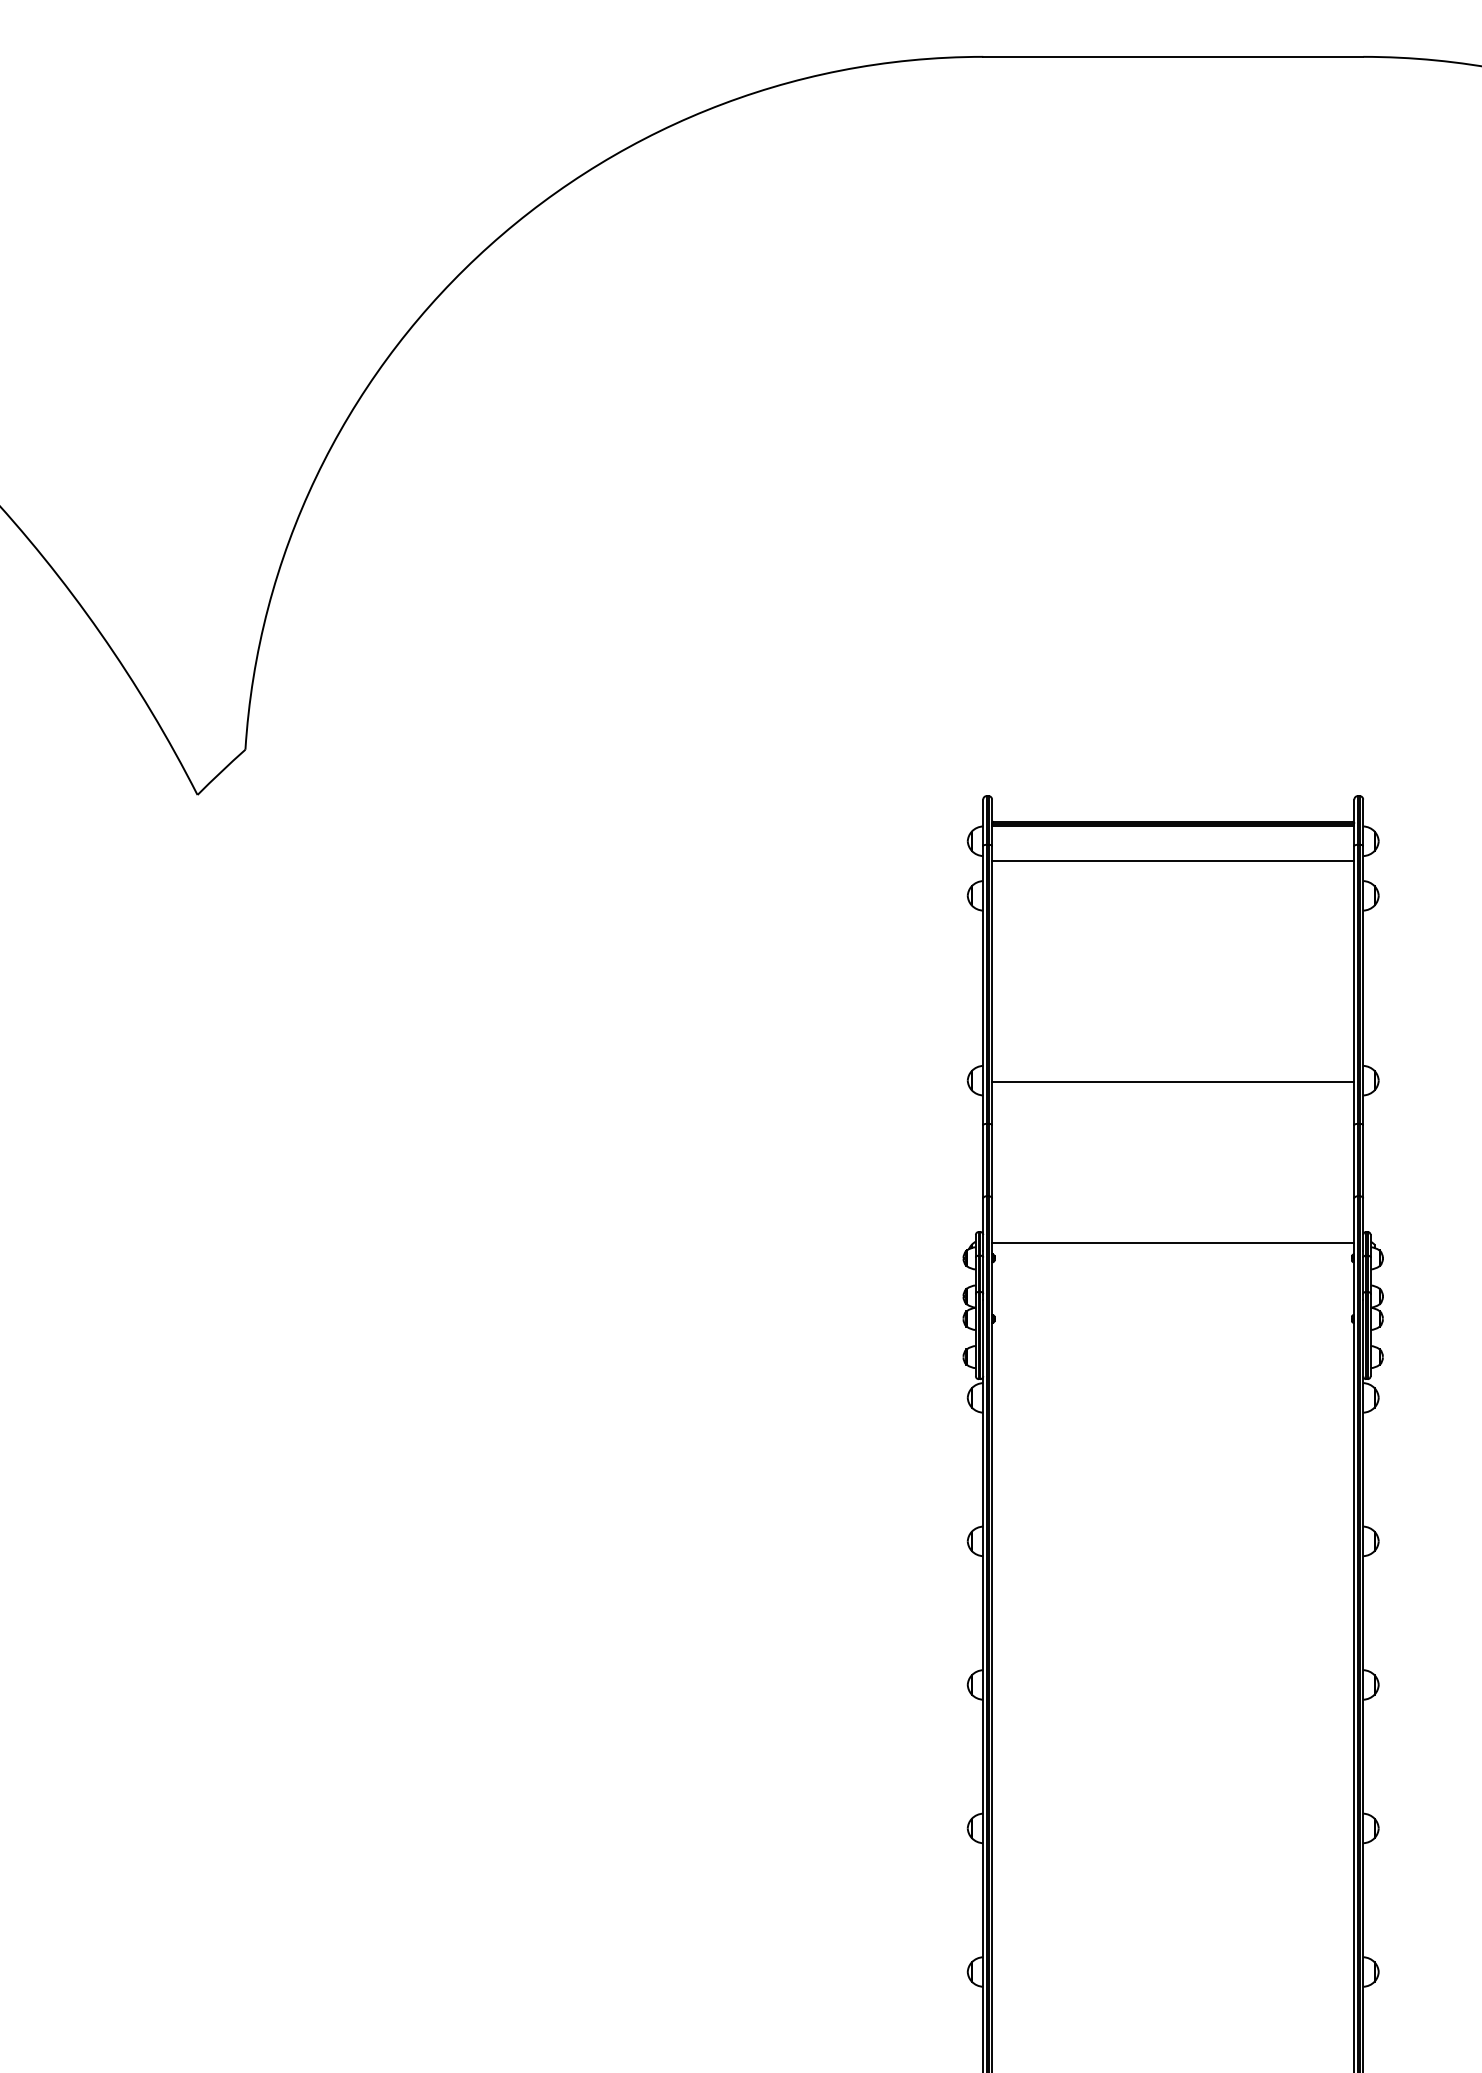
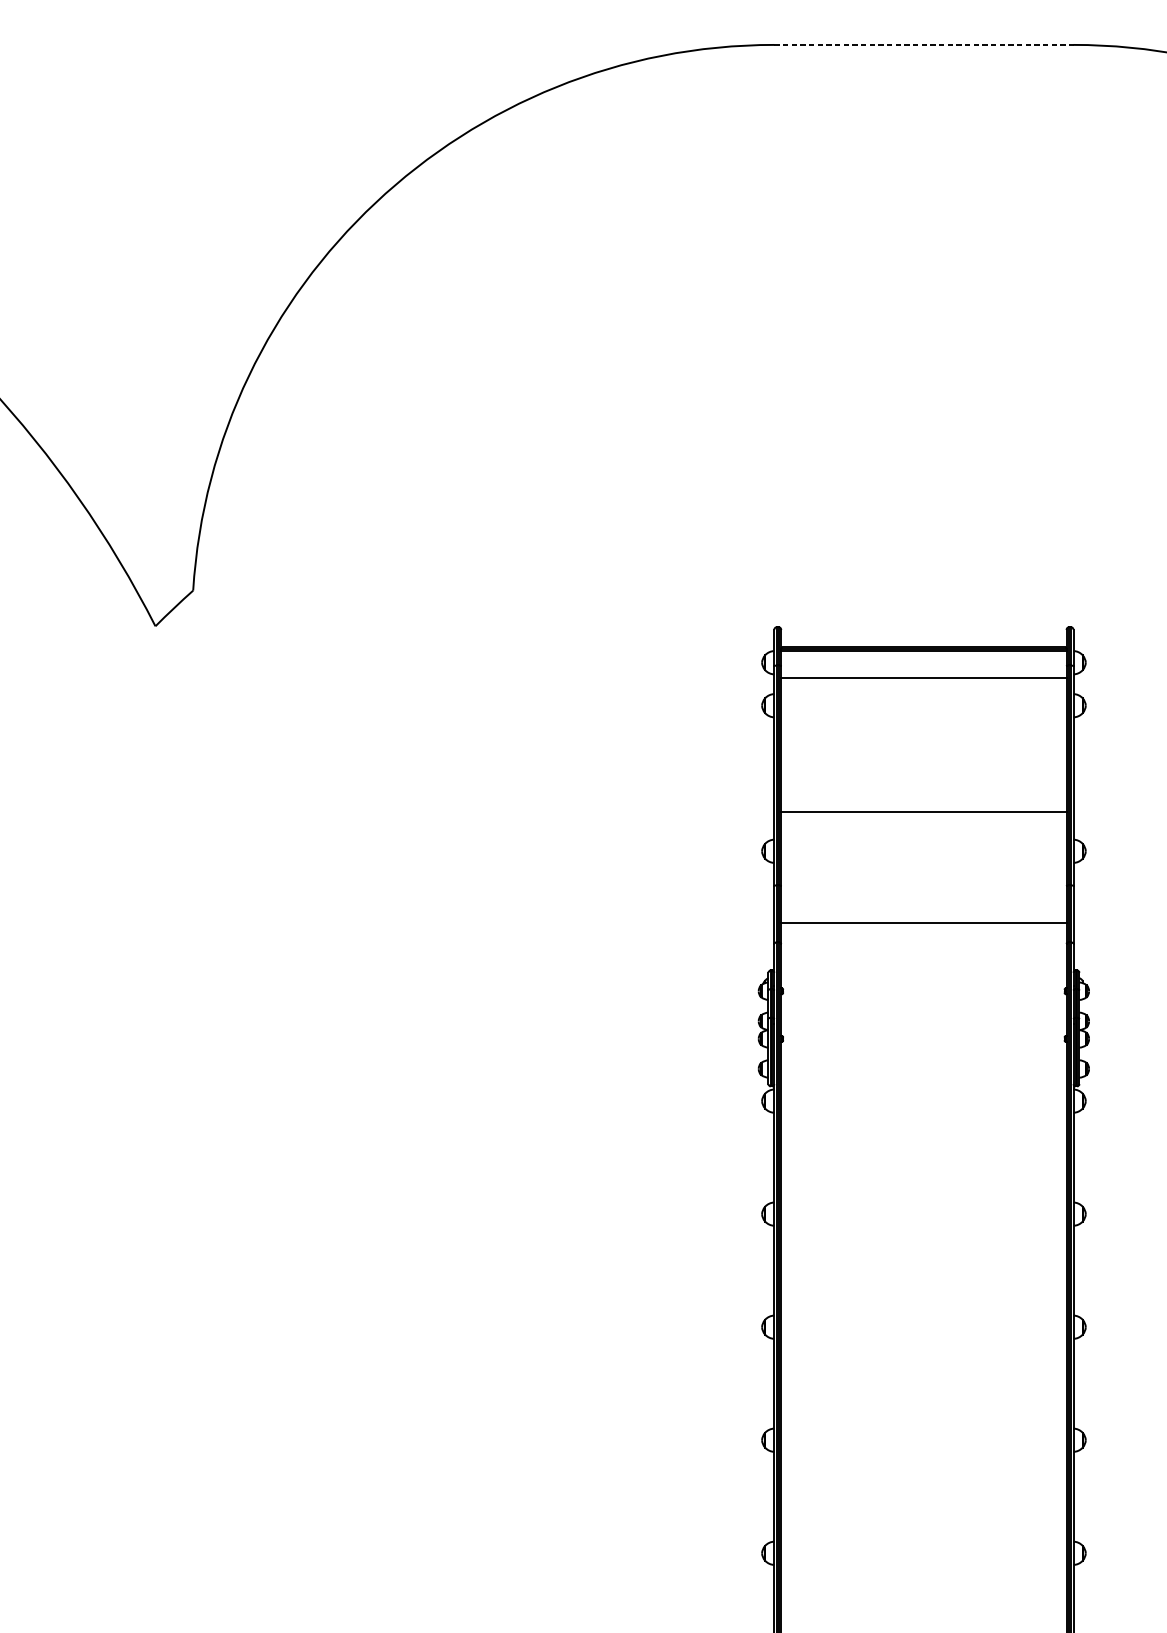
line: (1173, 56) -> (924, 44), solid -> dashed
line: (1173, 1082) -> (924, 811), moved
line: (1173, 1243) -> (924, 922), moved

